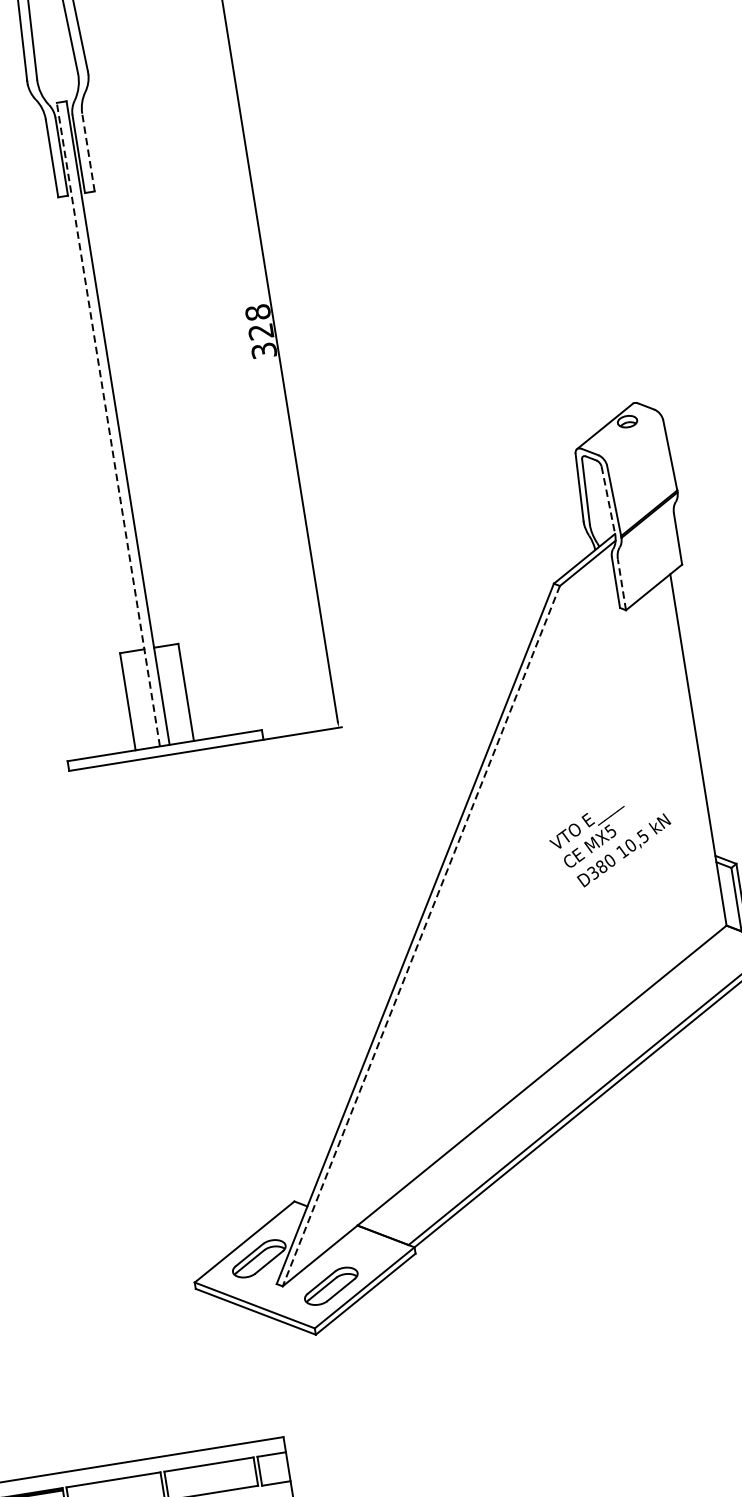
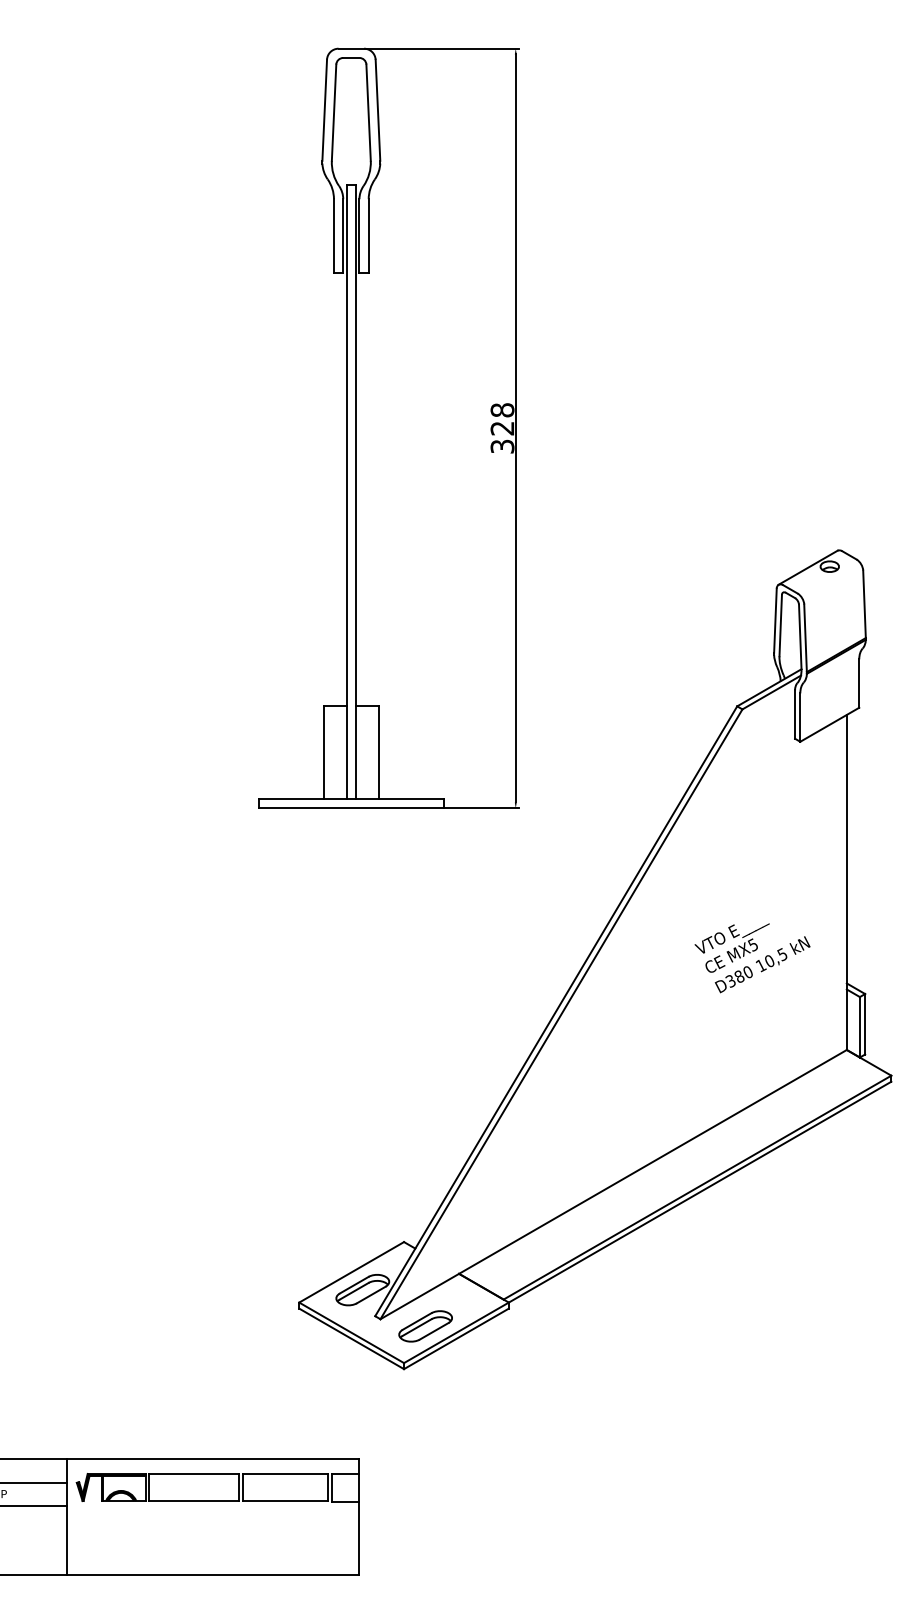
line: (88, 151) -> (368, 235), dashed -> solid
line: (108, 425) -> (346, 492), dashed -> solid
line: (608, 500) -> (800, 637), dashed -> solid
line: (622, 584) -> (800, 717), dashed -> solid
line: (421, 936) -> (561, 1014), dashed -> solid

